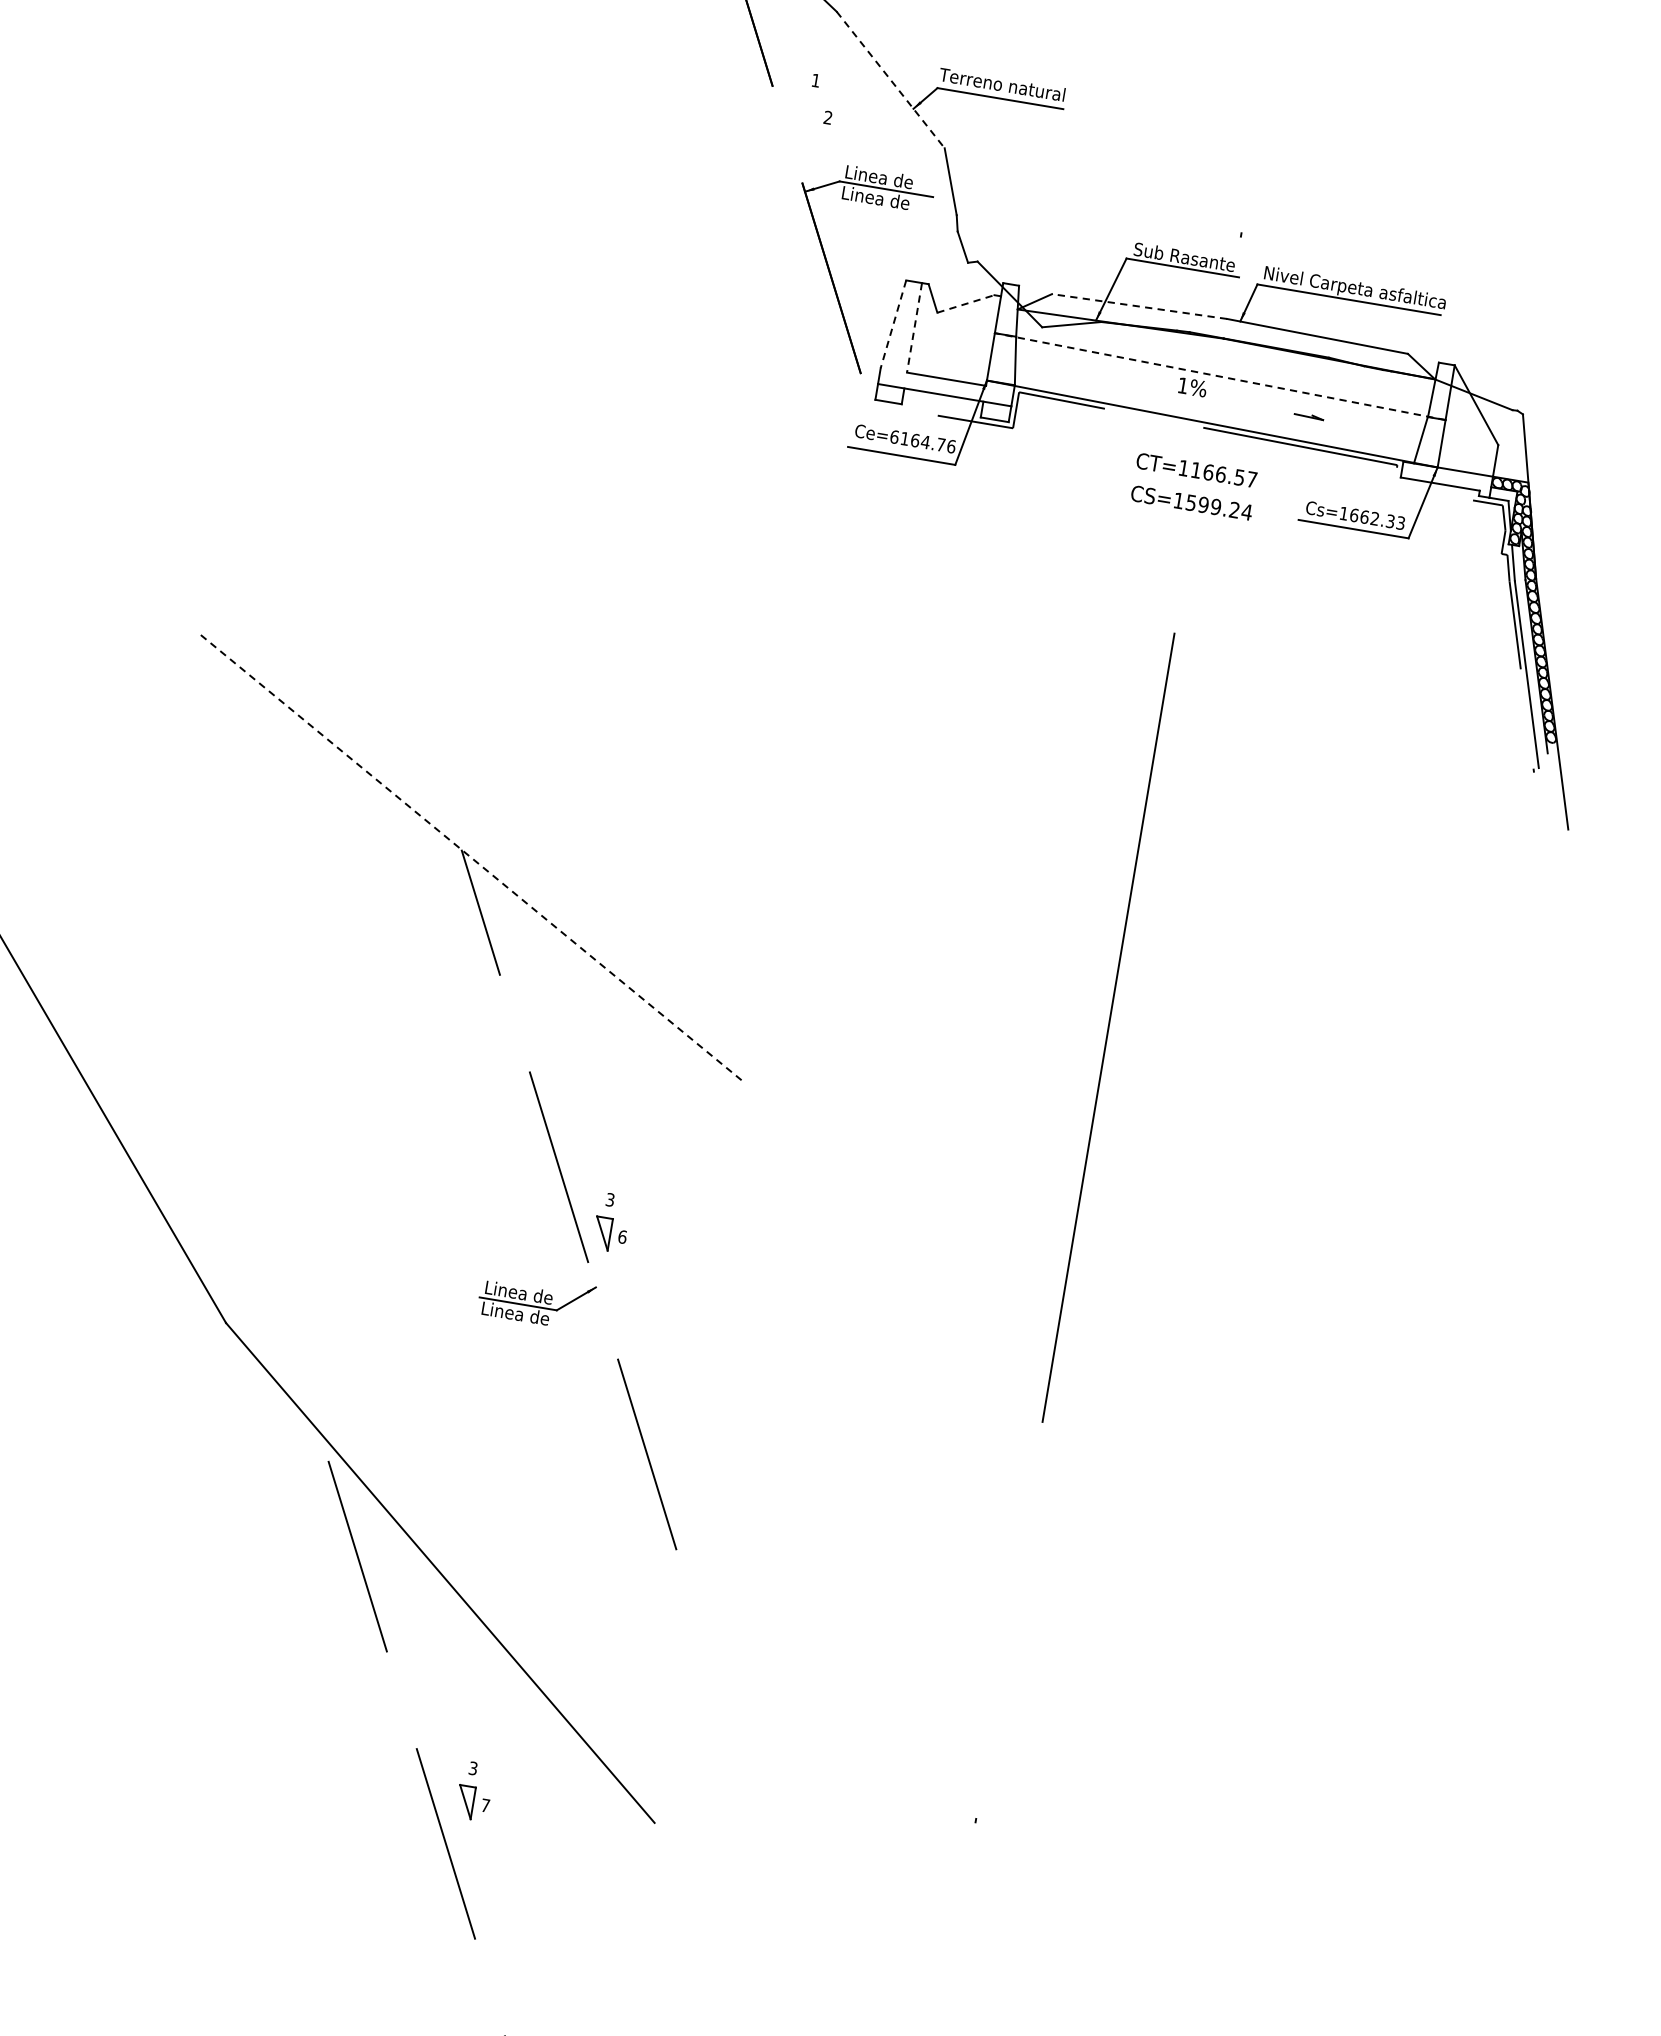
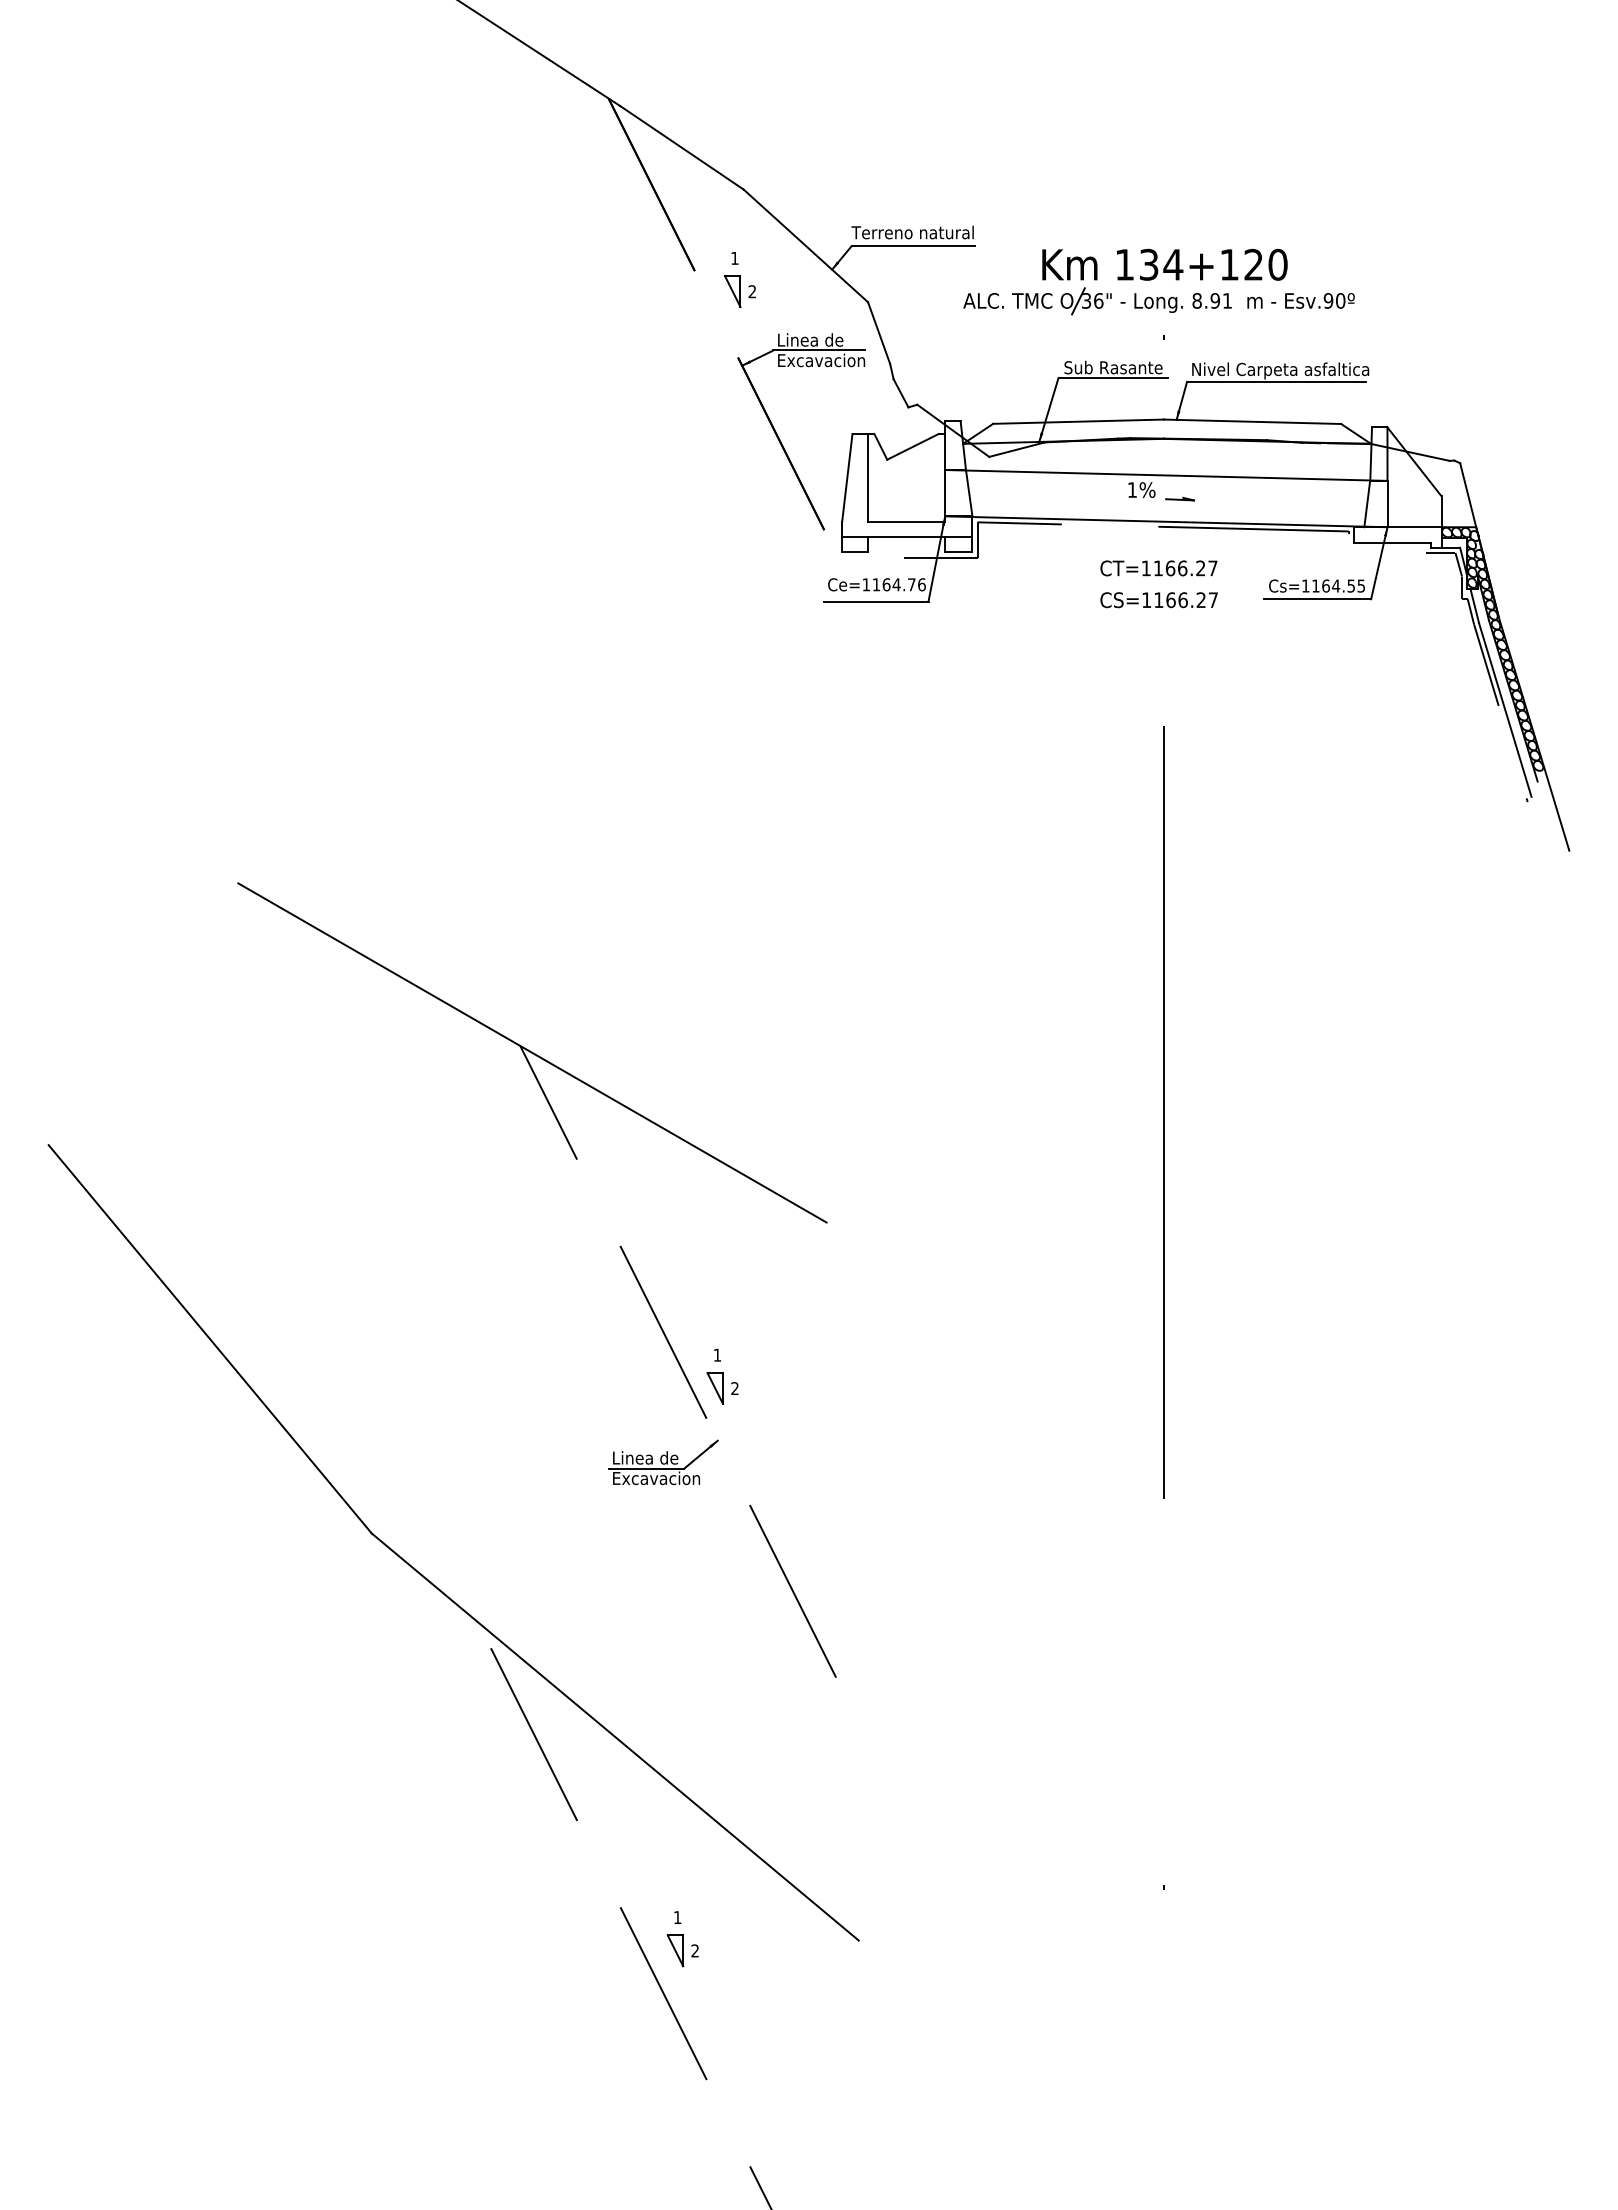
line: (890, 79) -> (805, 245), dashed -> solid
part: (807, 114) -> (732, 291), added
part: (1245, 176) -> (1158, 281), added
text: (888, 200) -> (822, 360), Linea de -> Excavacion
line: (966, 303) -> (913, 446), dashed -> solid
line: (1138, 306) -> (1077, 421), dashed -> solid
line: (893, 325) -> (847, 478), dashed -> solid
line: (914, 327) -> (867, 477), dashed -> solid
line: (1219, 376) -> (1165, 475), dashed -> solid
line: (1308, 416) -> (1179, 499), moved
text: (894, 436) -> (866, 584), Ce=6164.76 -> Ce=1164.76
text: (1239, 477) -> (1200, 568), CT=1166.57 -> CT=1166.27
text: (1219, 507) -> (1186, 600), CS=1599.24 -> CS=1166.27
text: (1377, 518) -> (1338, 585), Cs=1662.33 -> Cs=1164.55
line: (472, 858) -> (532, 1052), dashed -> solid
text: (610, 1199) -> (717, 1354), 3 -> 1
text: (623, 1237) -> (735, 1388), 6 -> 2
text: (527, 1315) -> (657, 1478), Linea de -> Excavacion
text: (473, 1768) -> (677, 1917), 3 -> 1
text: (484, 1805) -> (694, 1950), 7 -> 2

